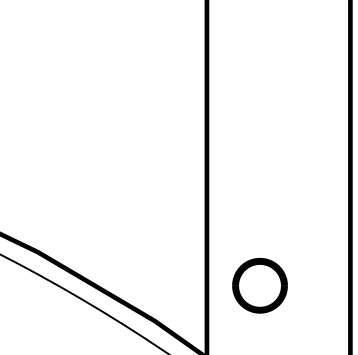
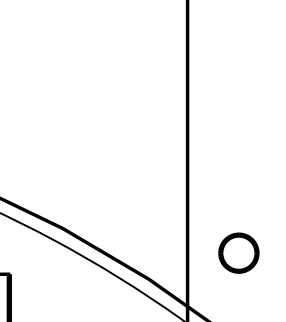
part: (259, 284) -> (238, 252), moved

